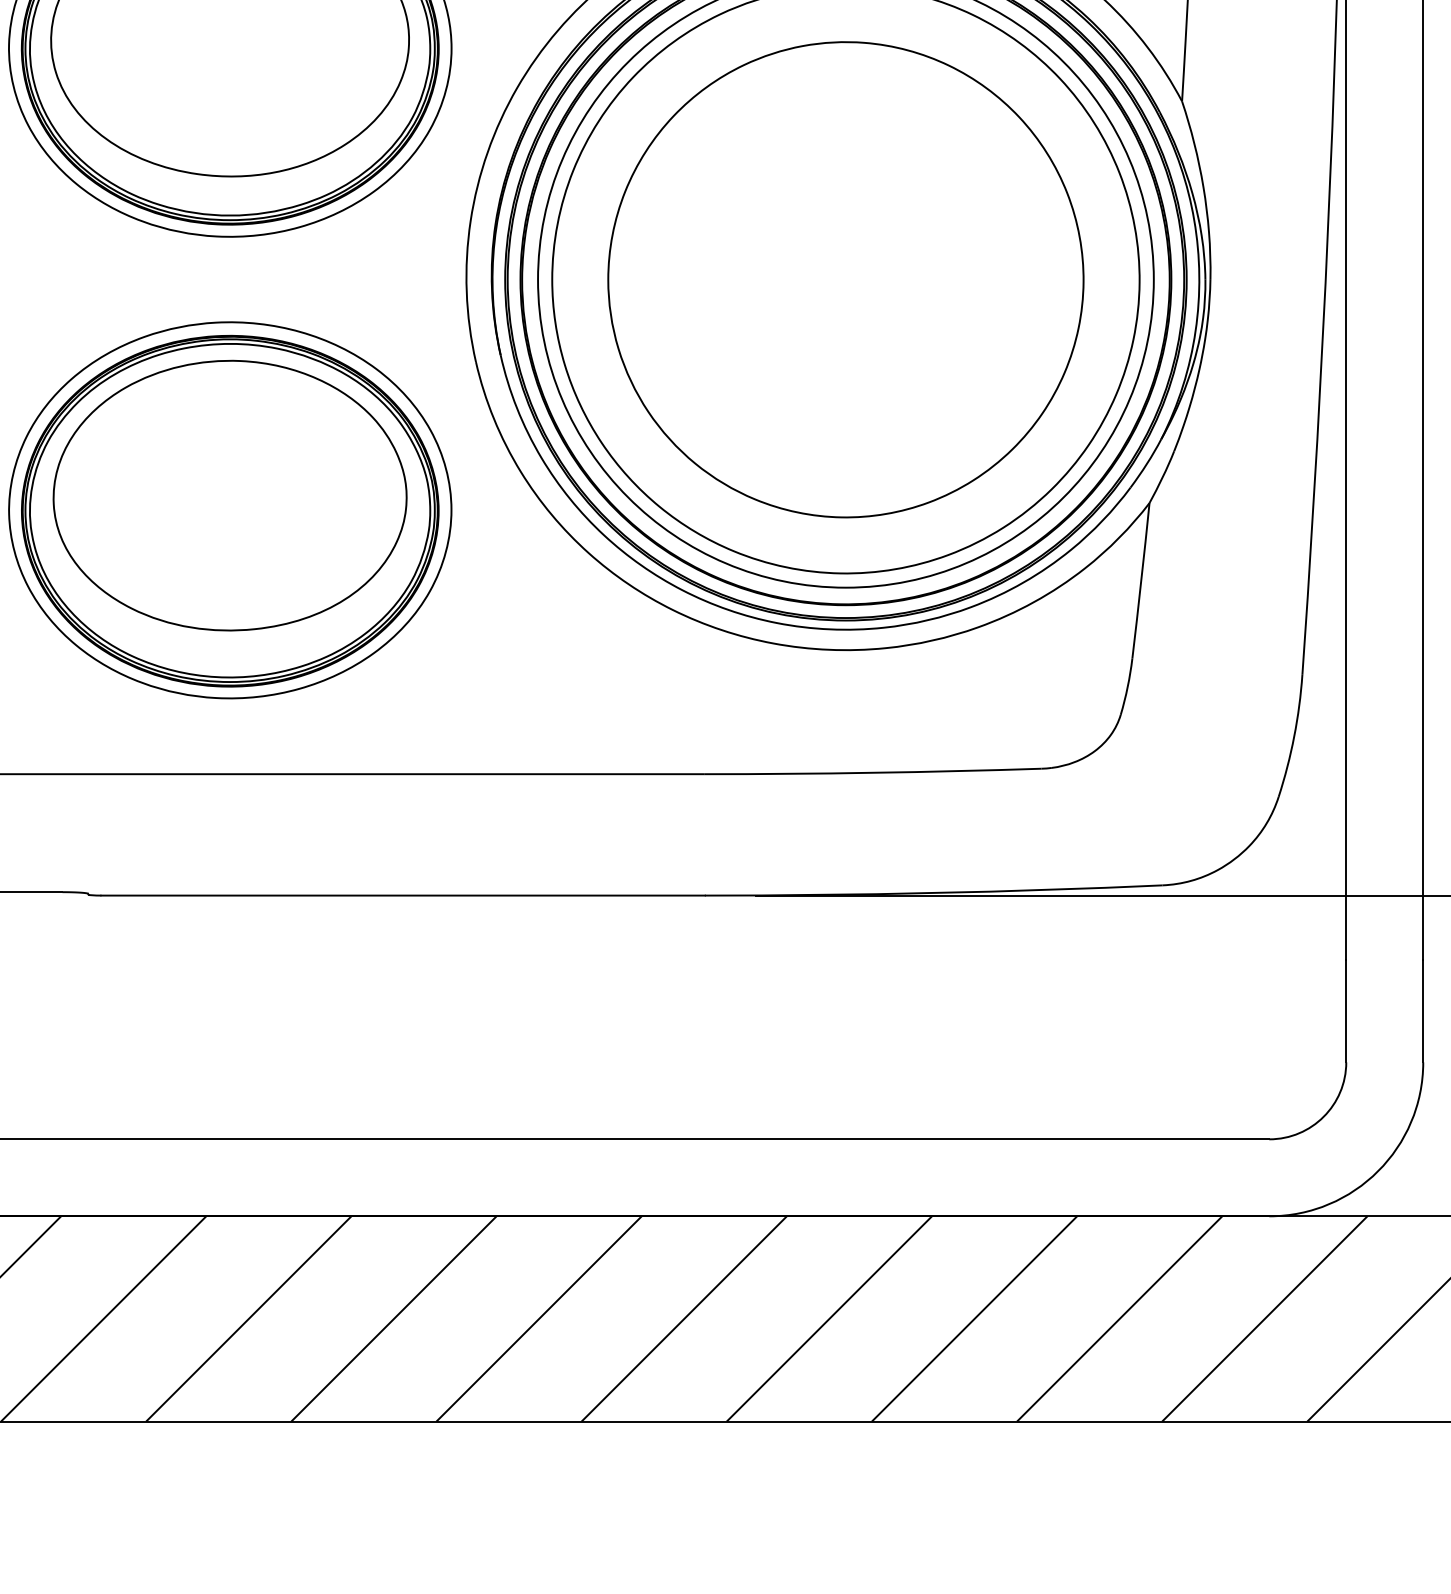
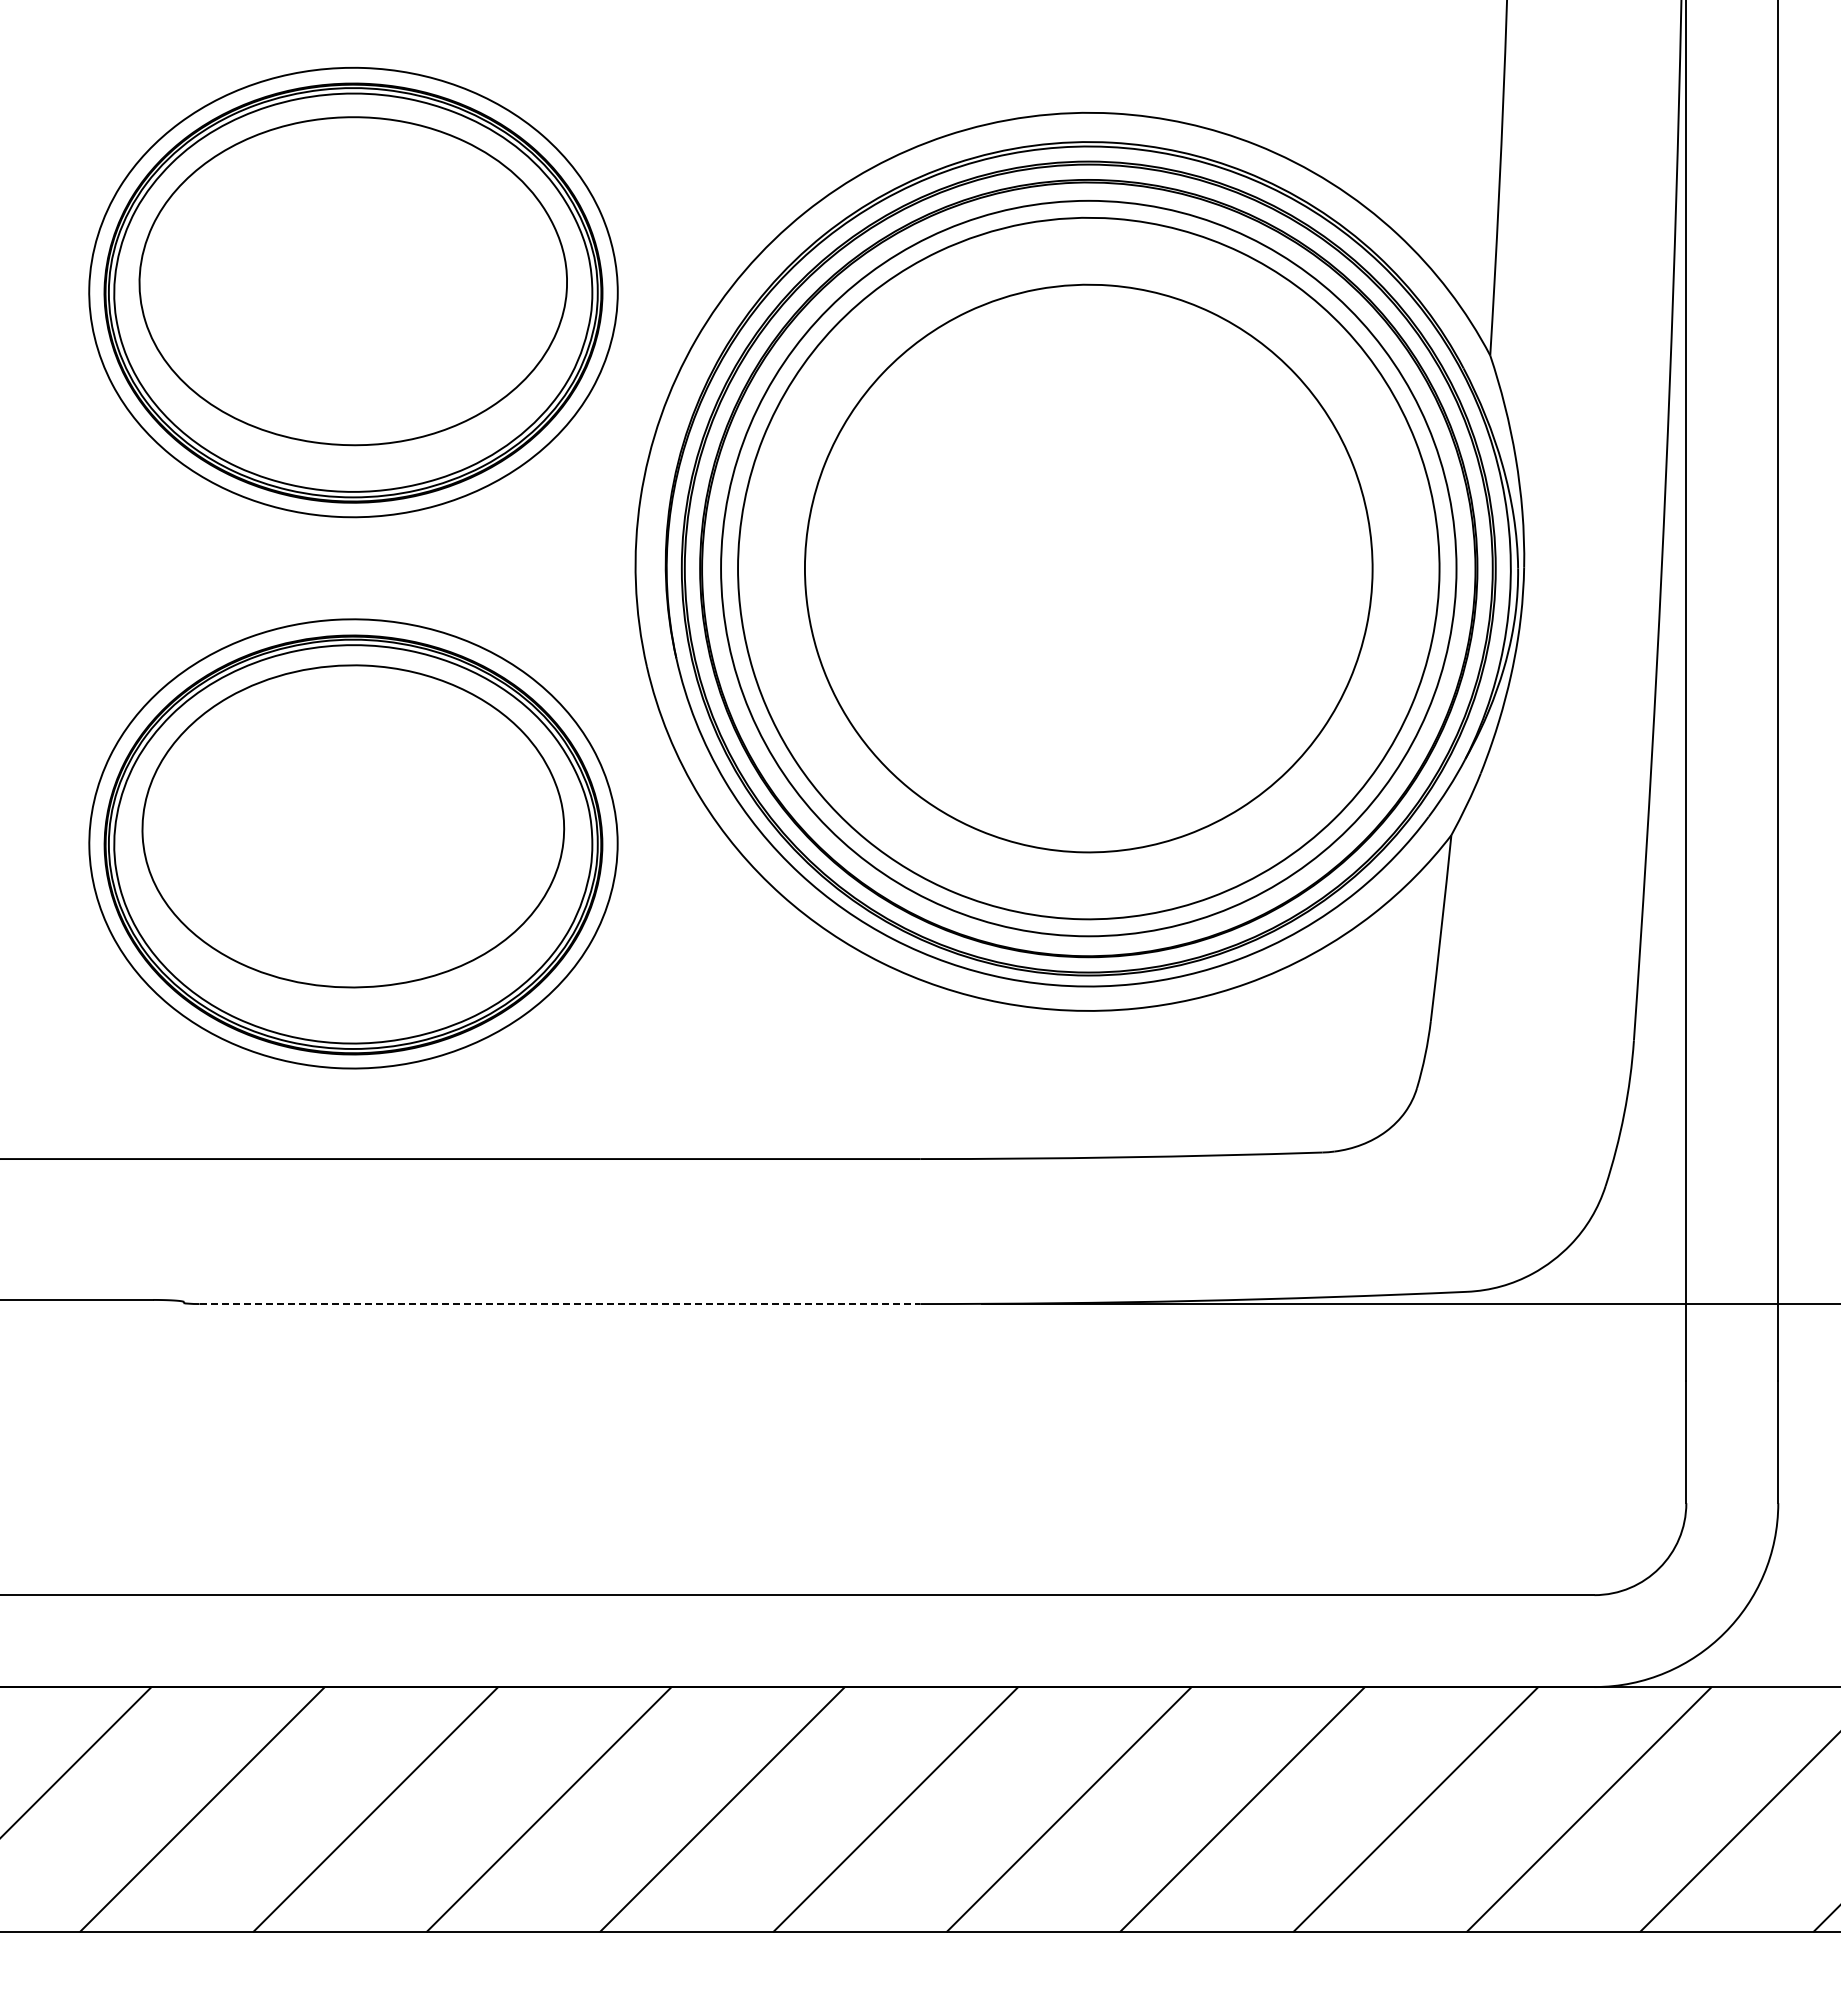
line: (403, 895) -> (560, 1304), solid -> dashed

